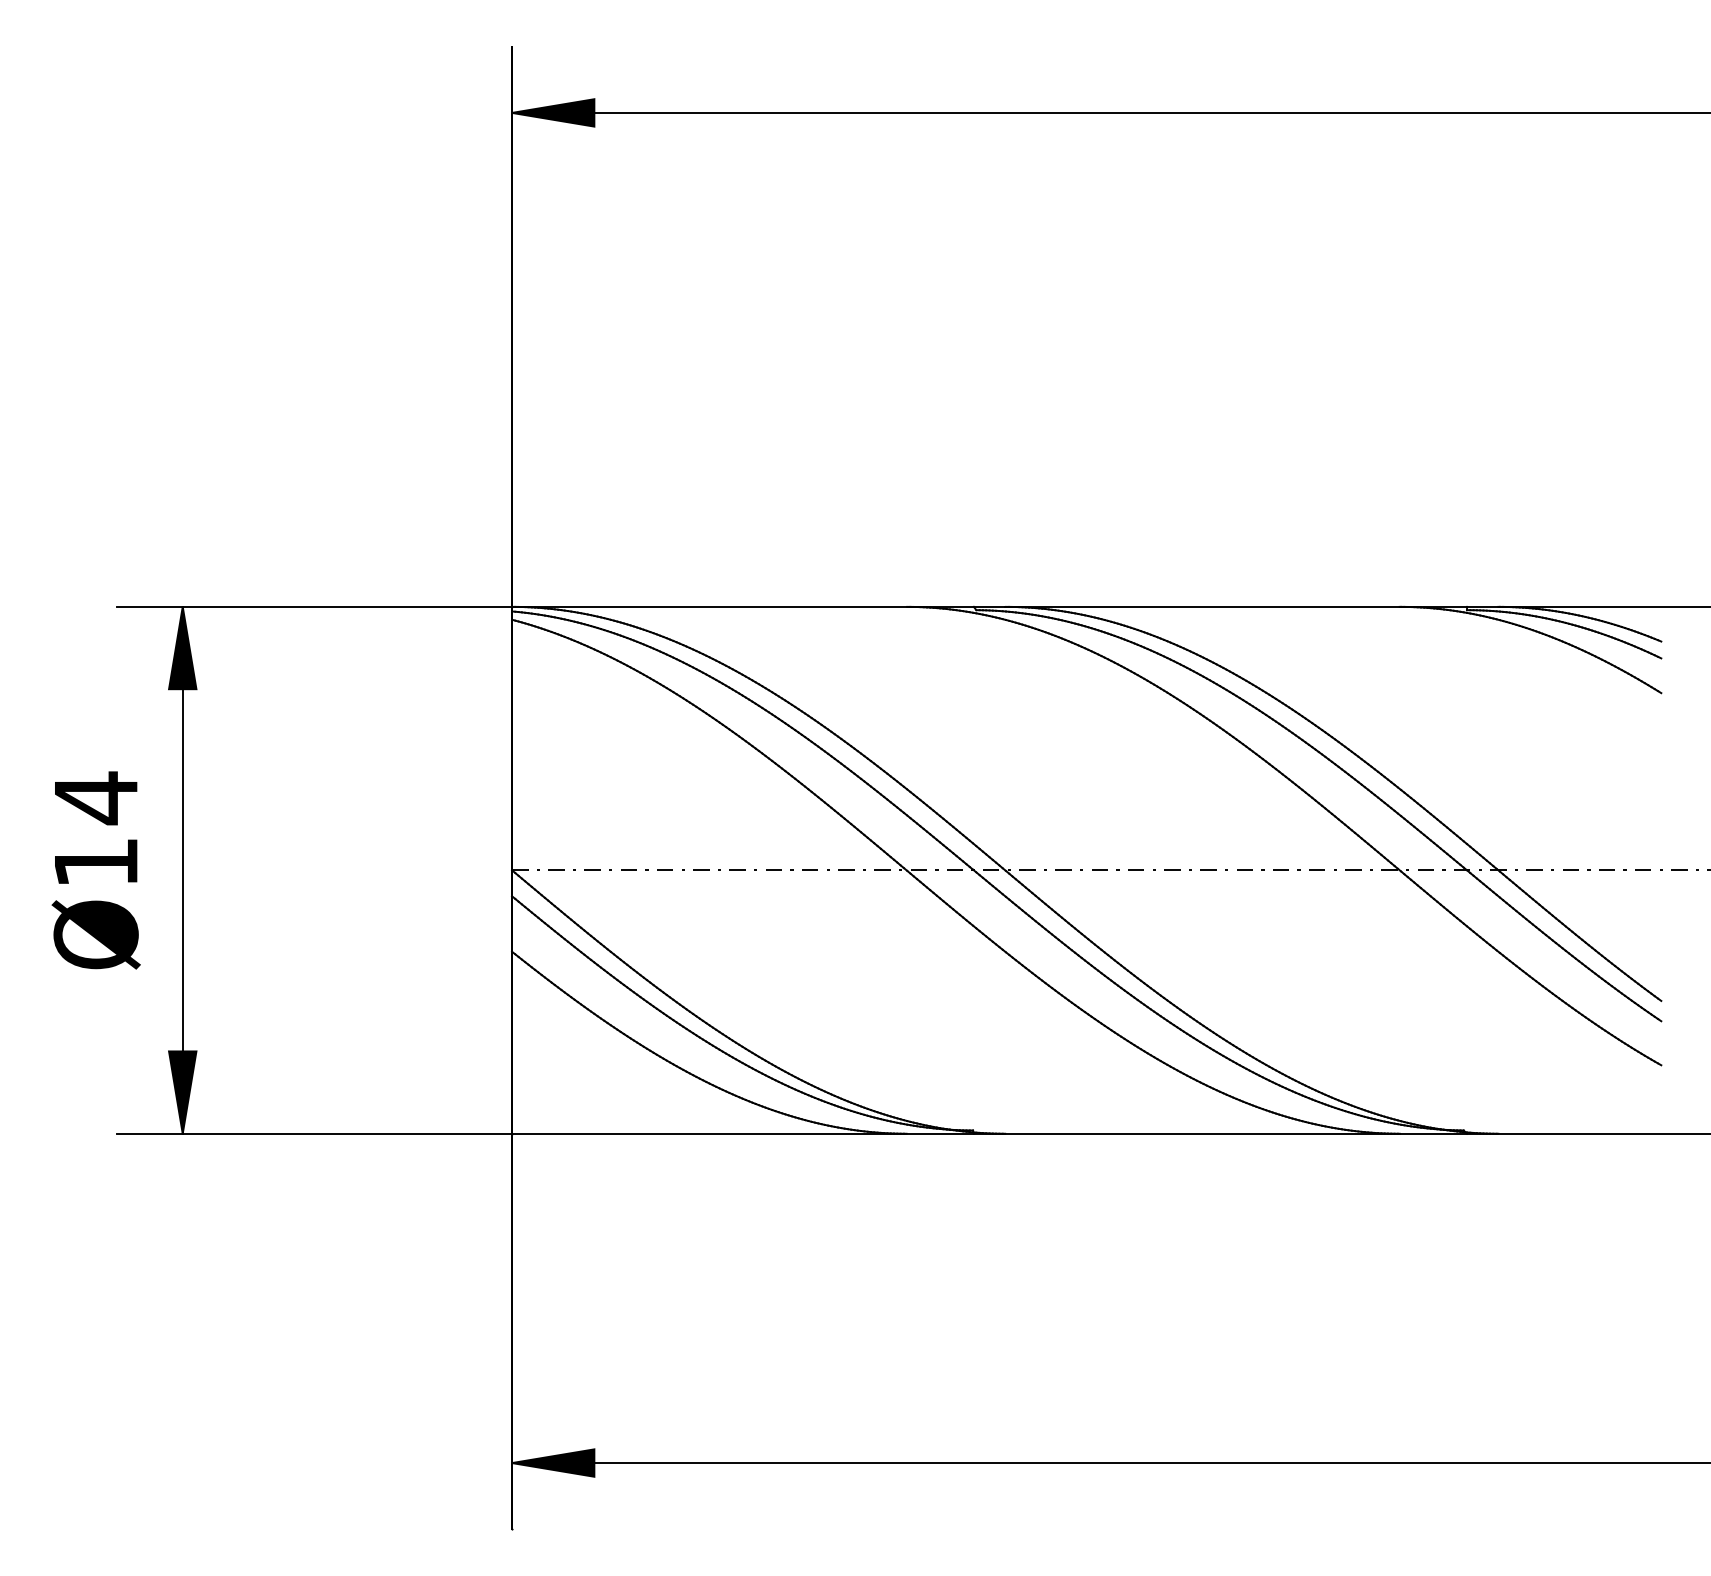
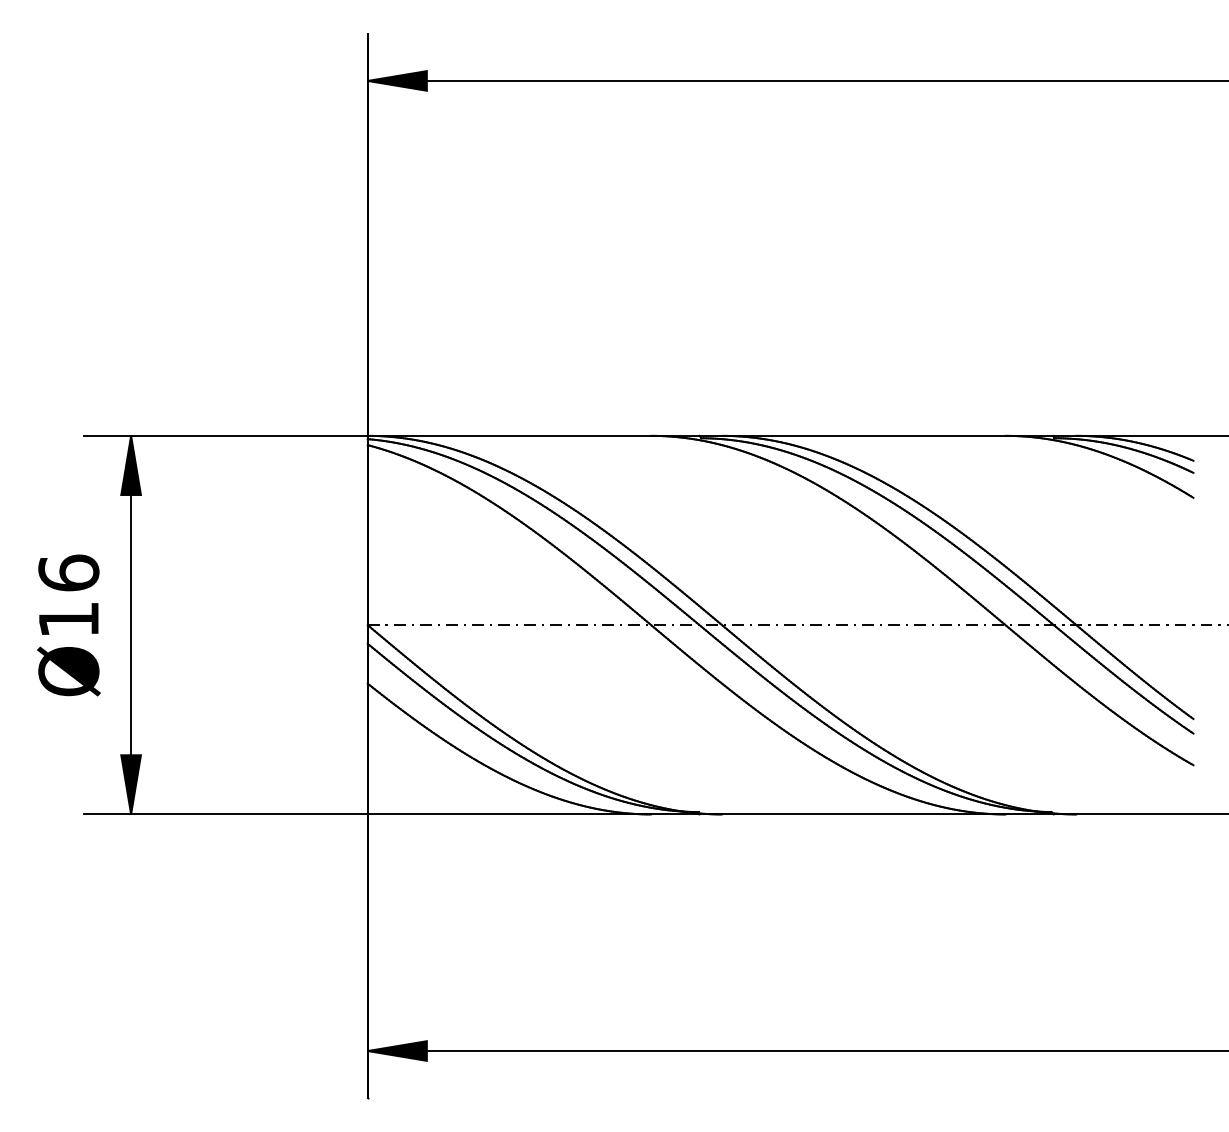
text: (95, 798) -> (68, 573), Ø14 -> Ø16

